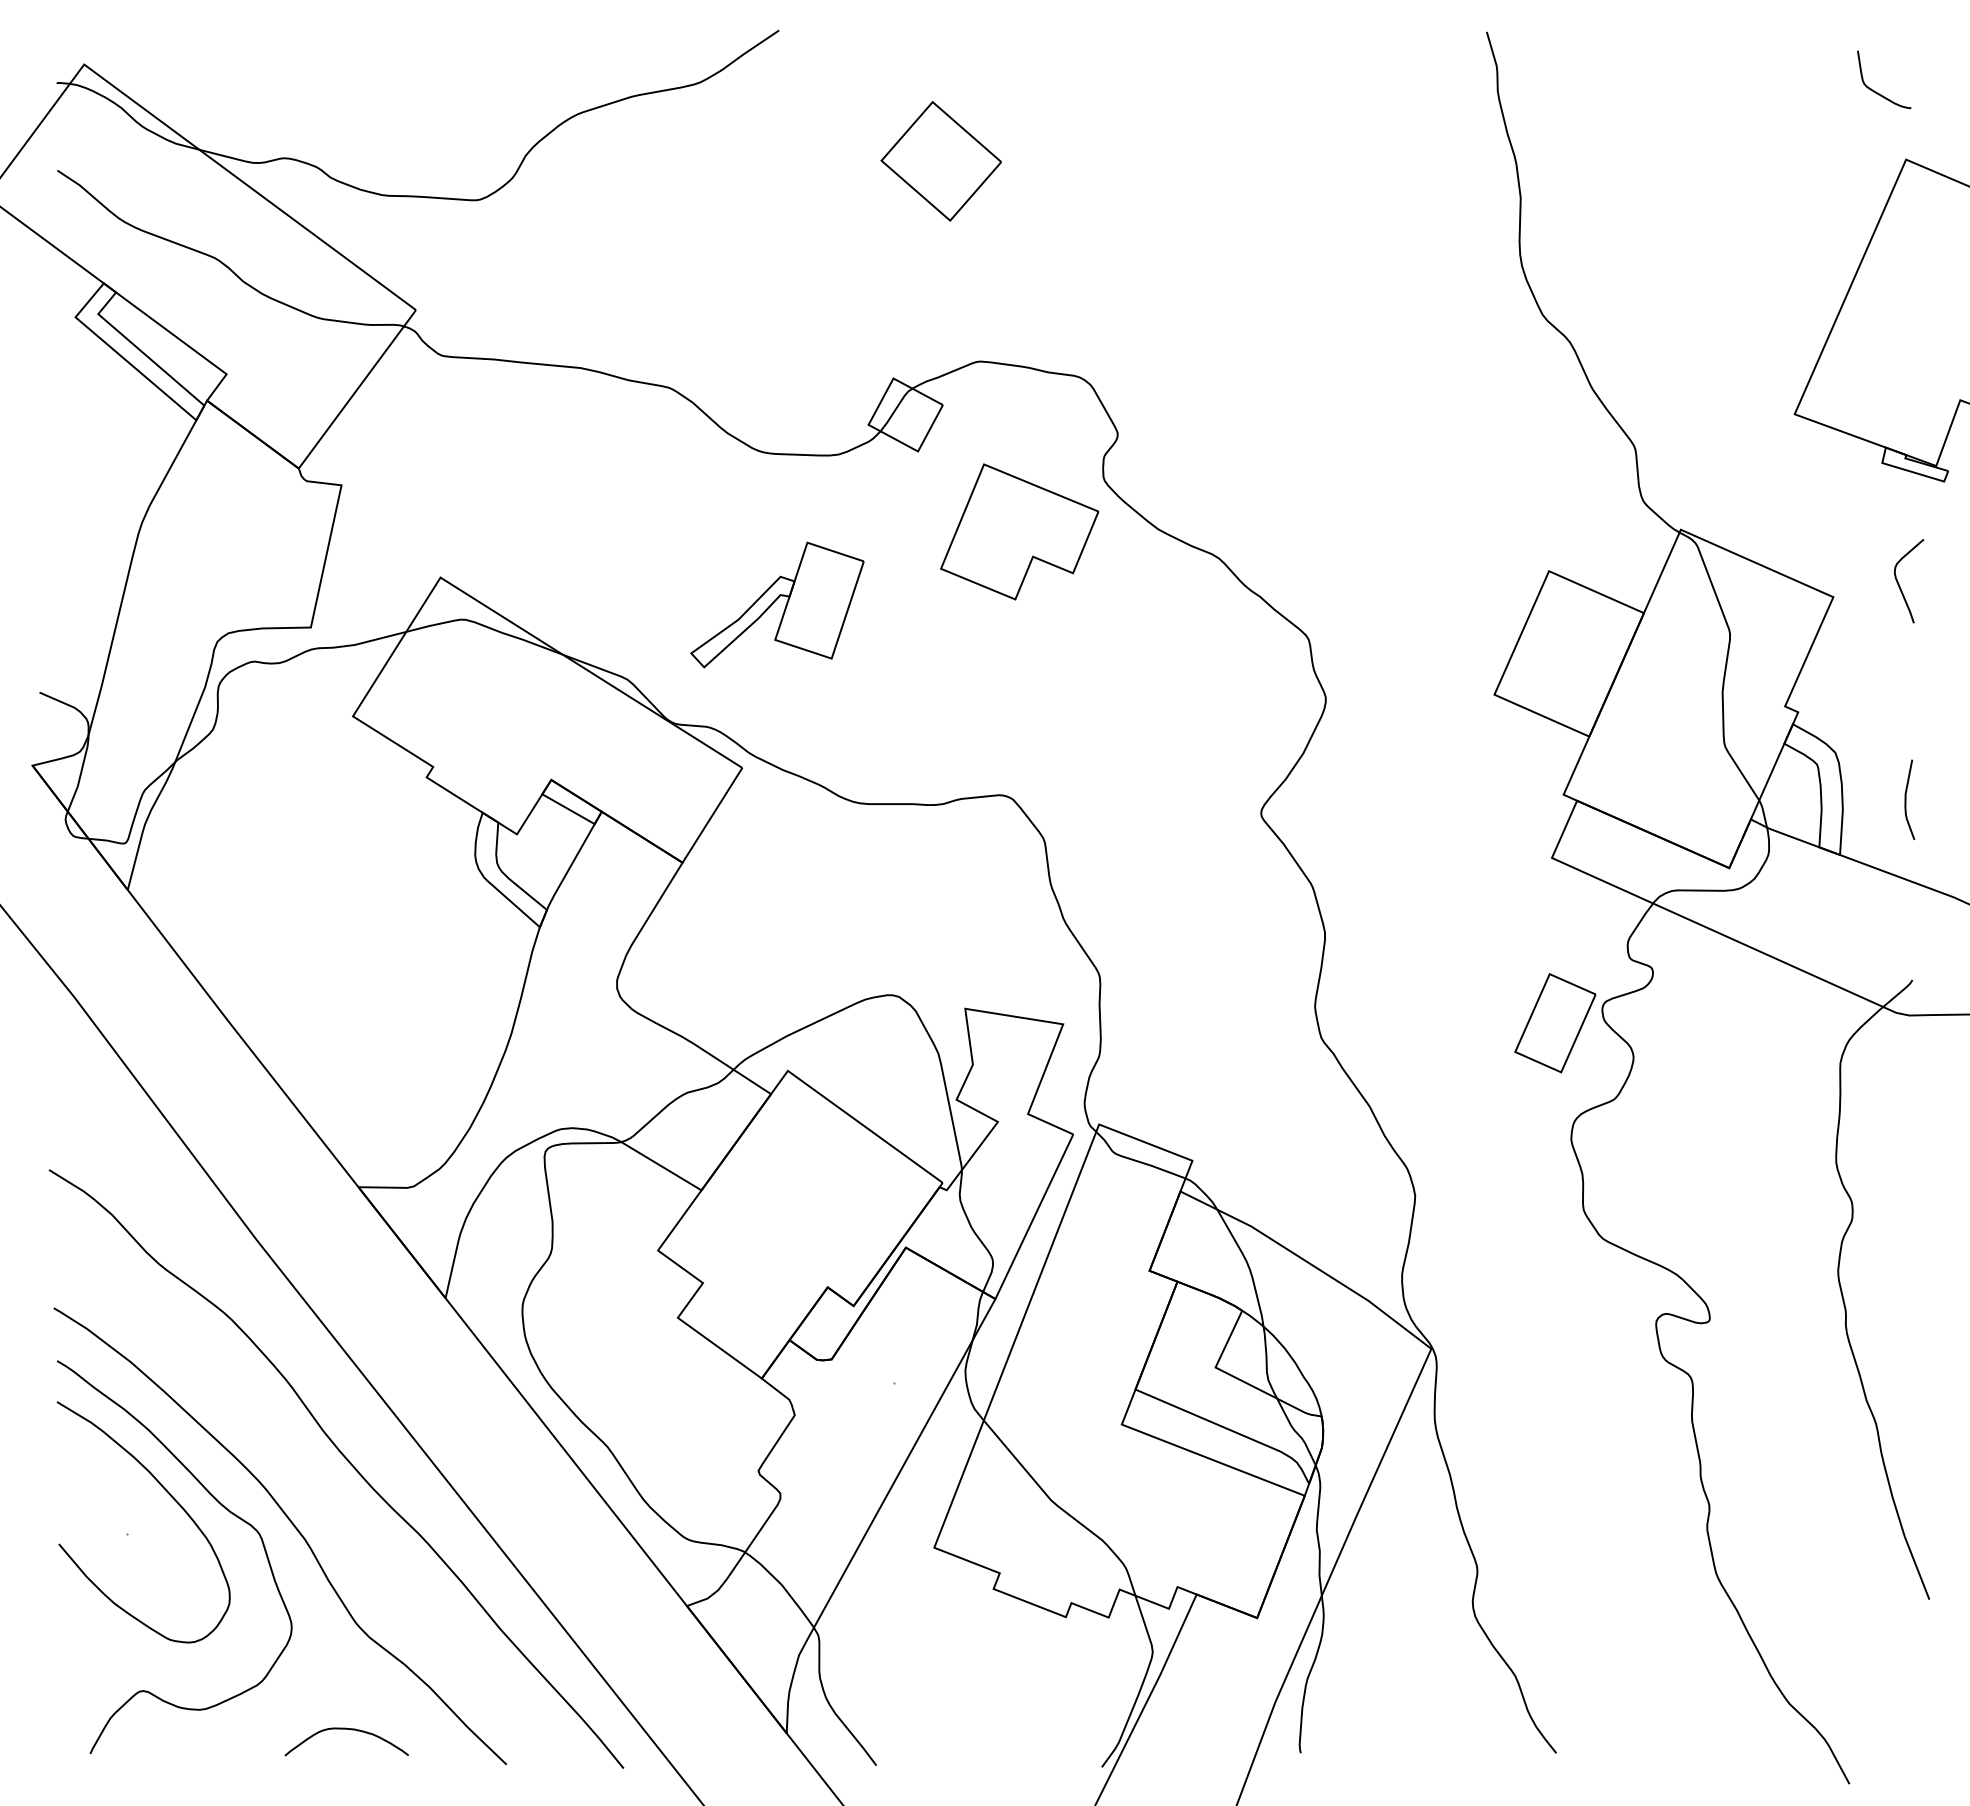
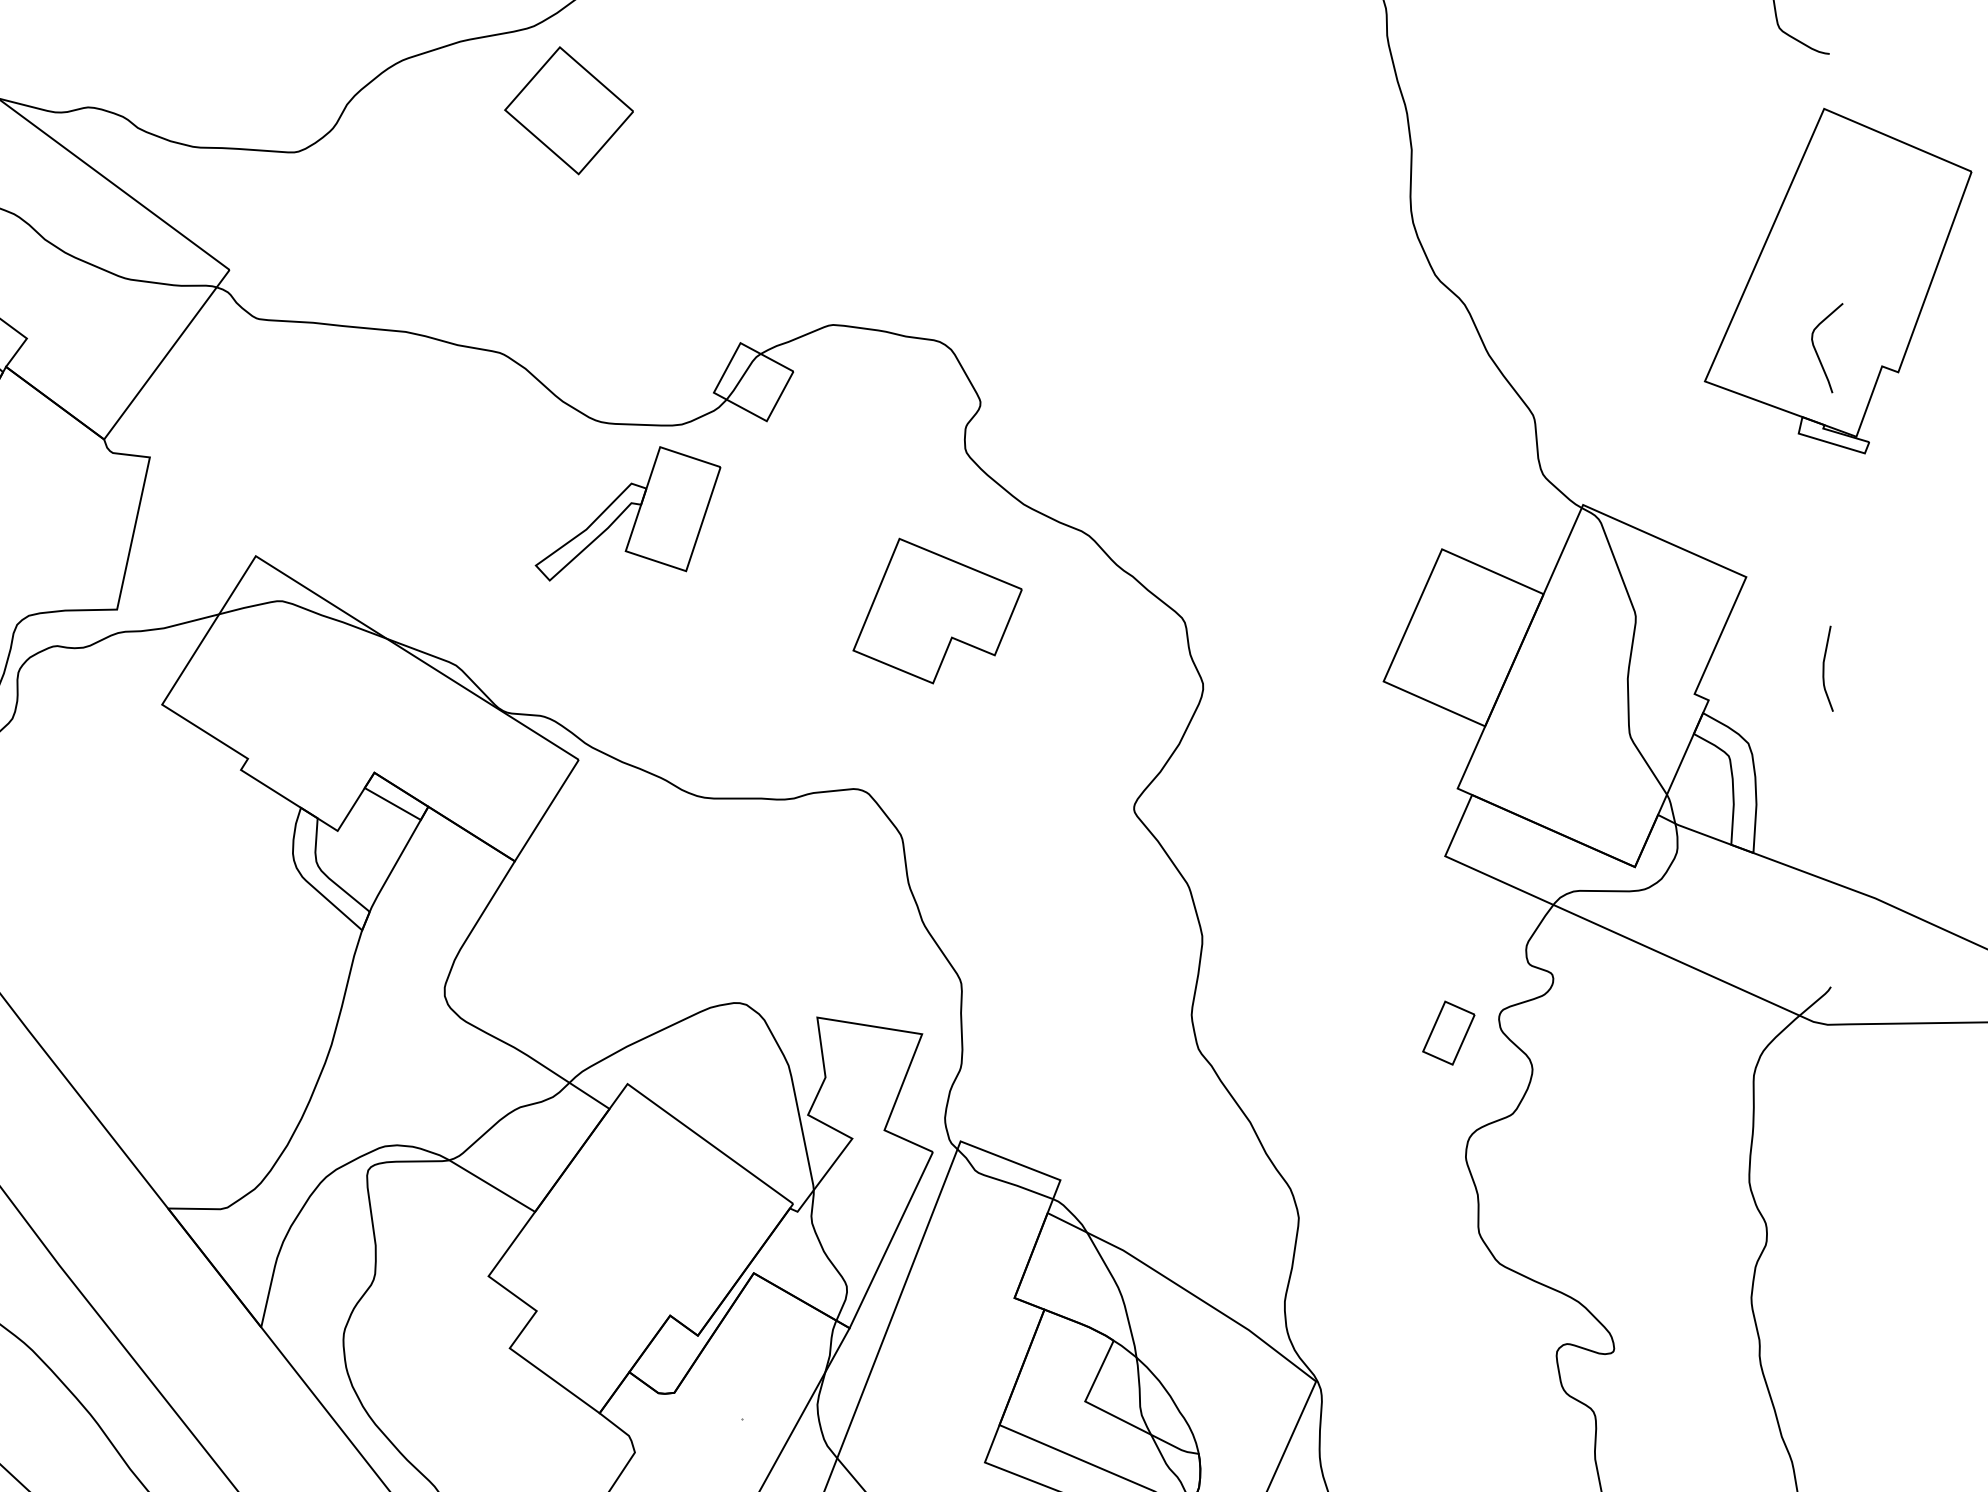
part: (940, 161) -> (568, 110), moved
part: (1019, 531) -> (937, 610), moved
curve: (1899, 583) -> (1817, 350), moved
part: (777, 604) -> (628, 513), moved
curve: (1906, 799) -> (1824, 668), moved
part: (1555, 1023) -> (1448, 1033), size x0.6

